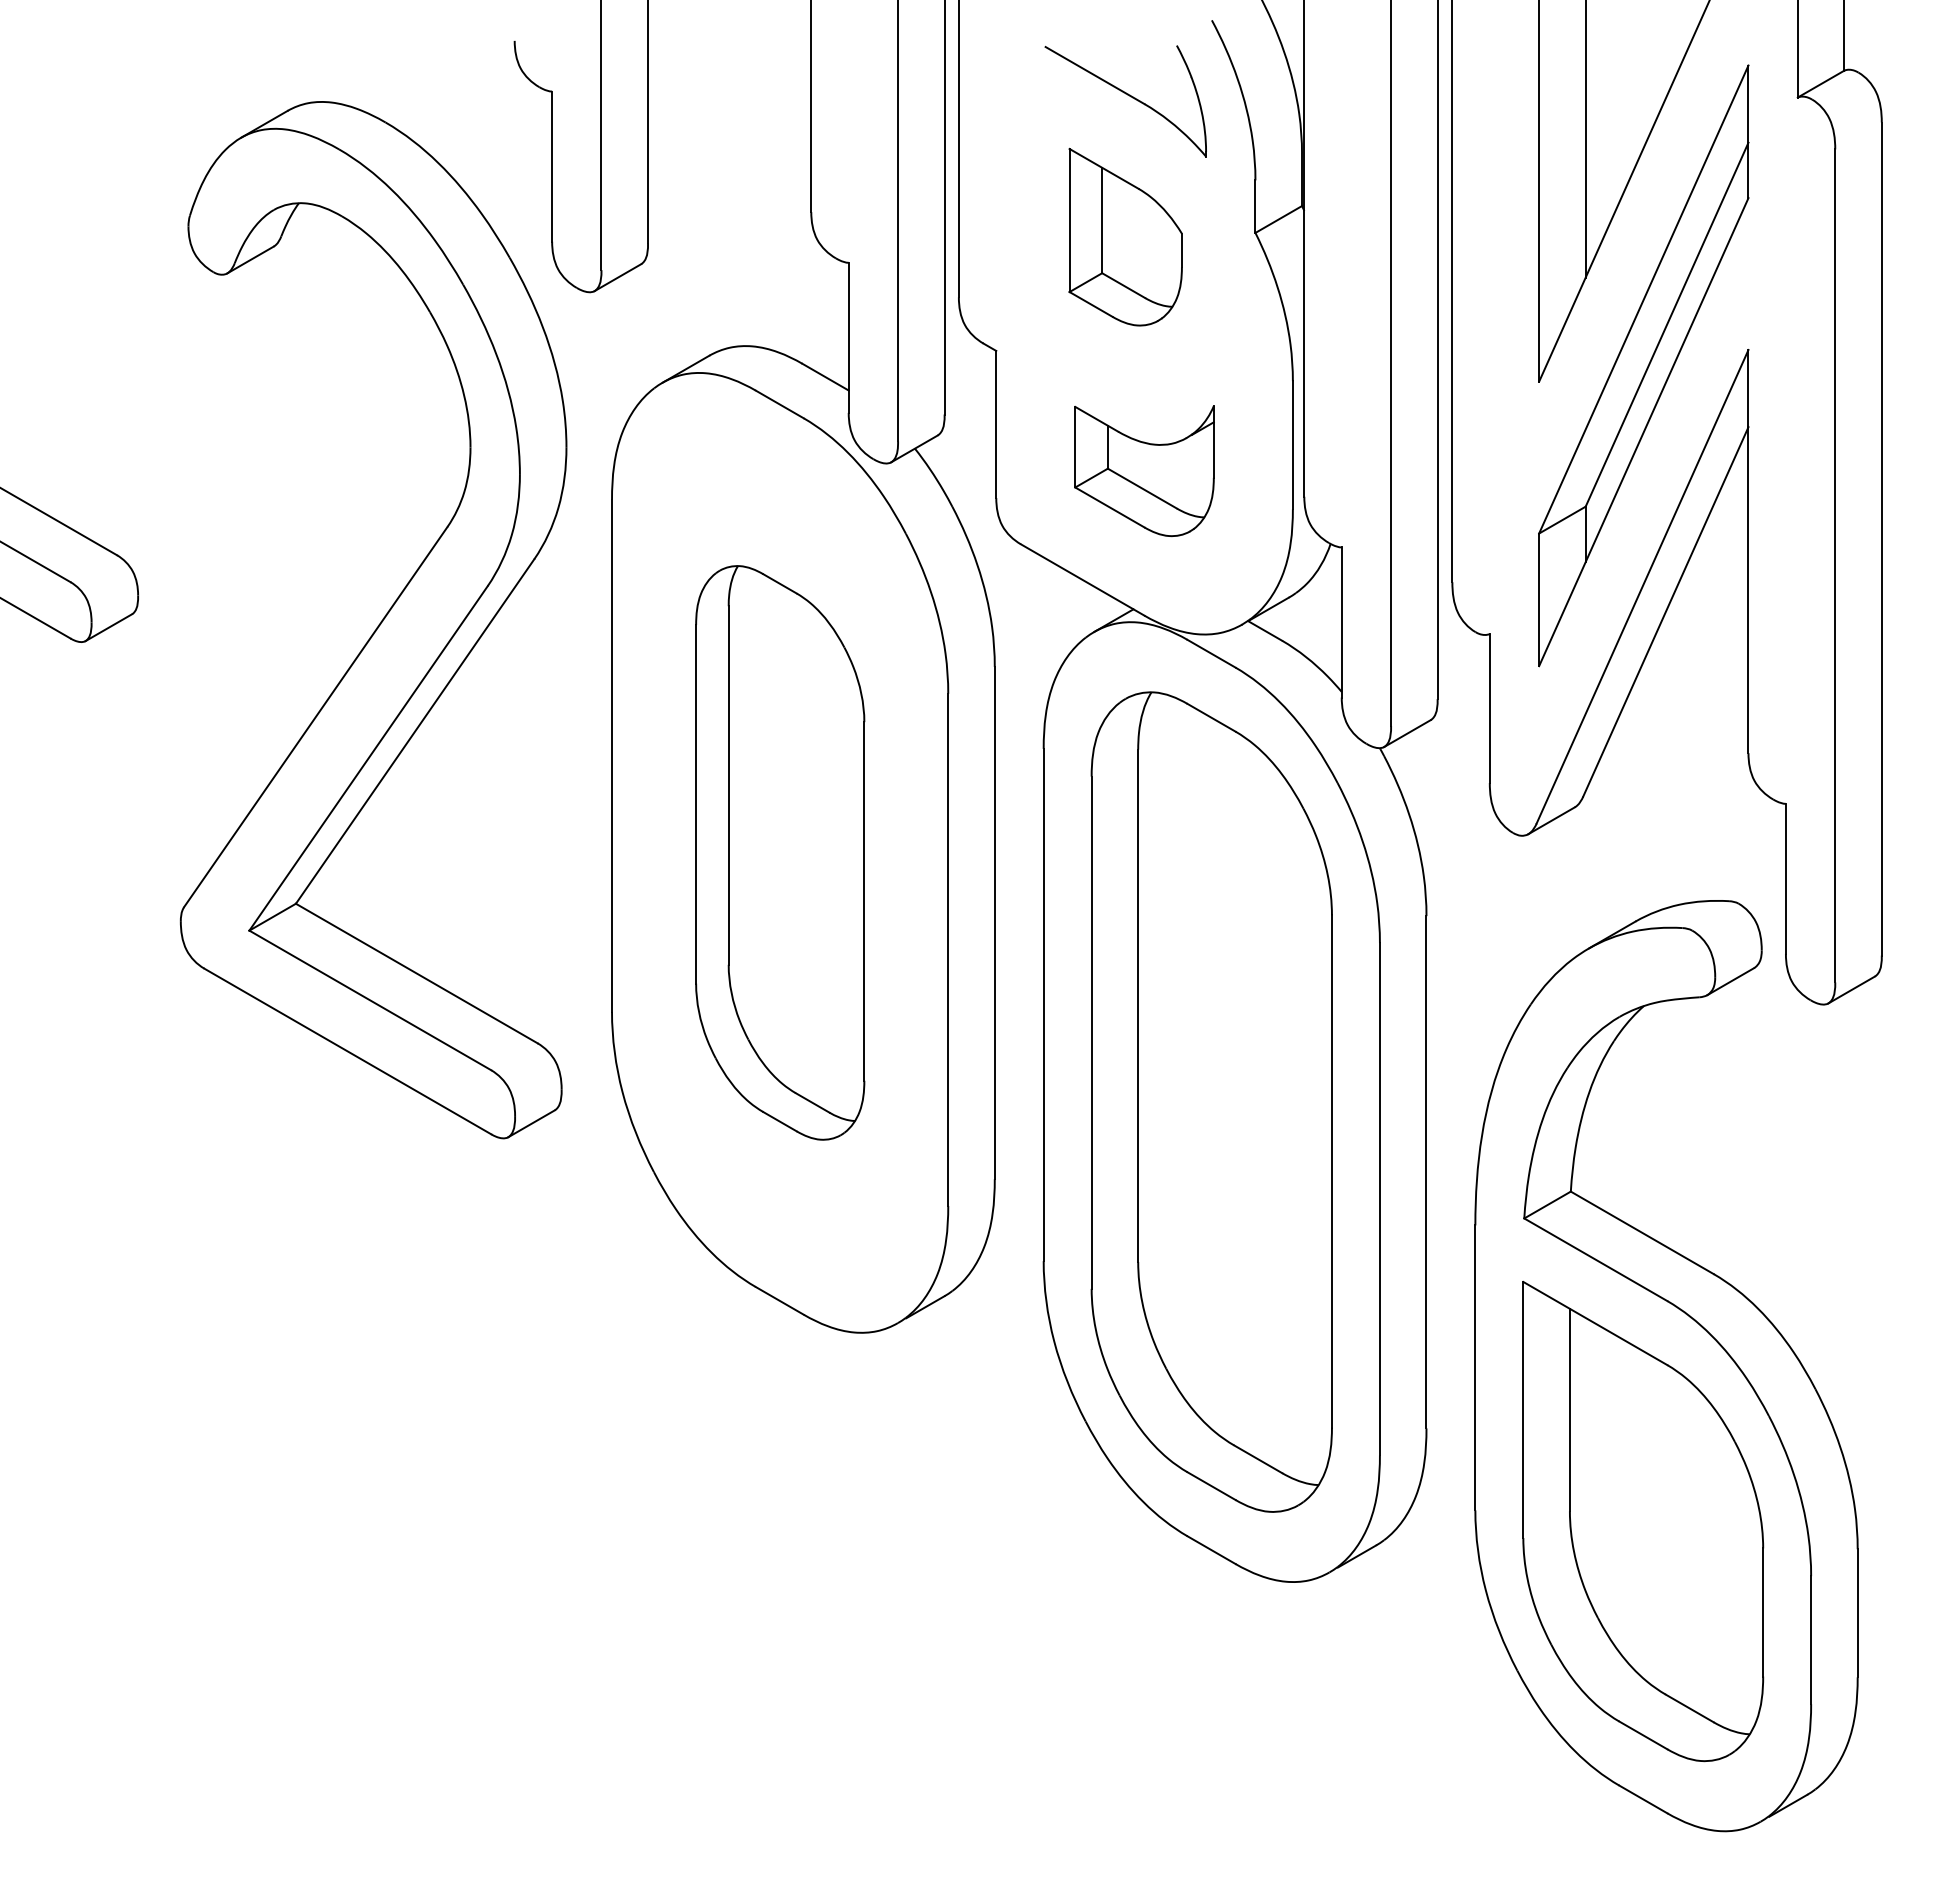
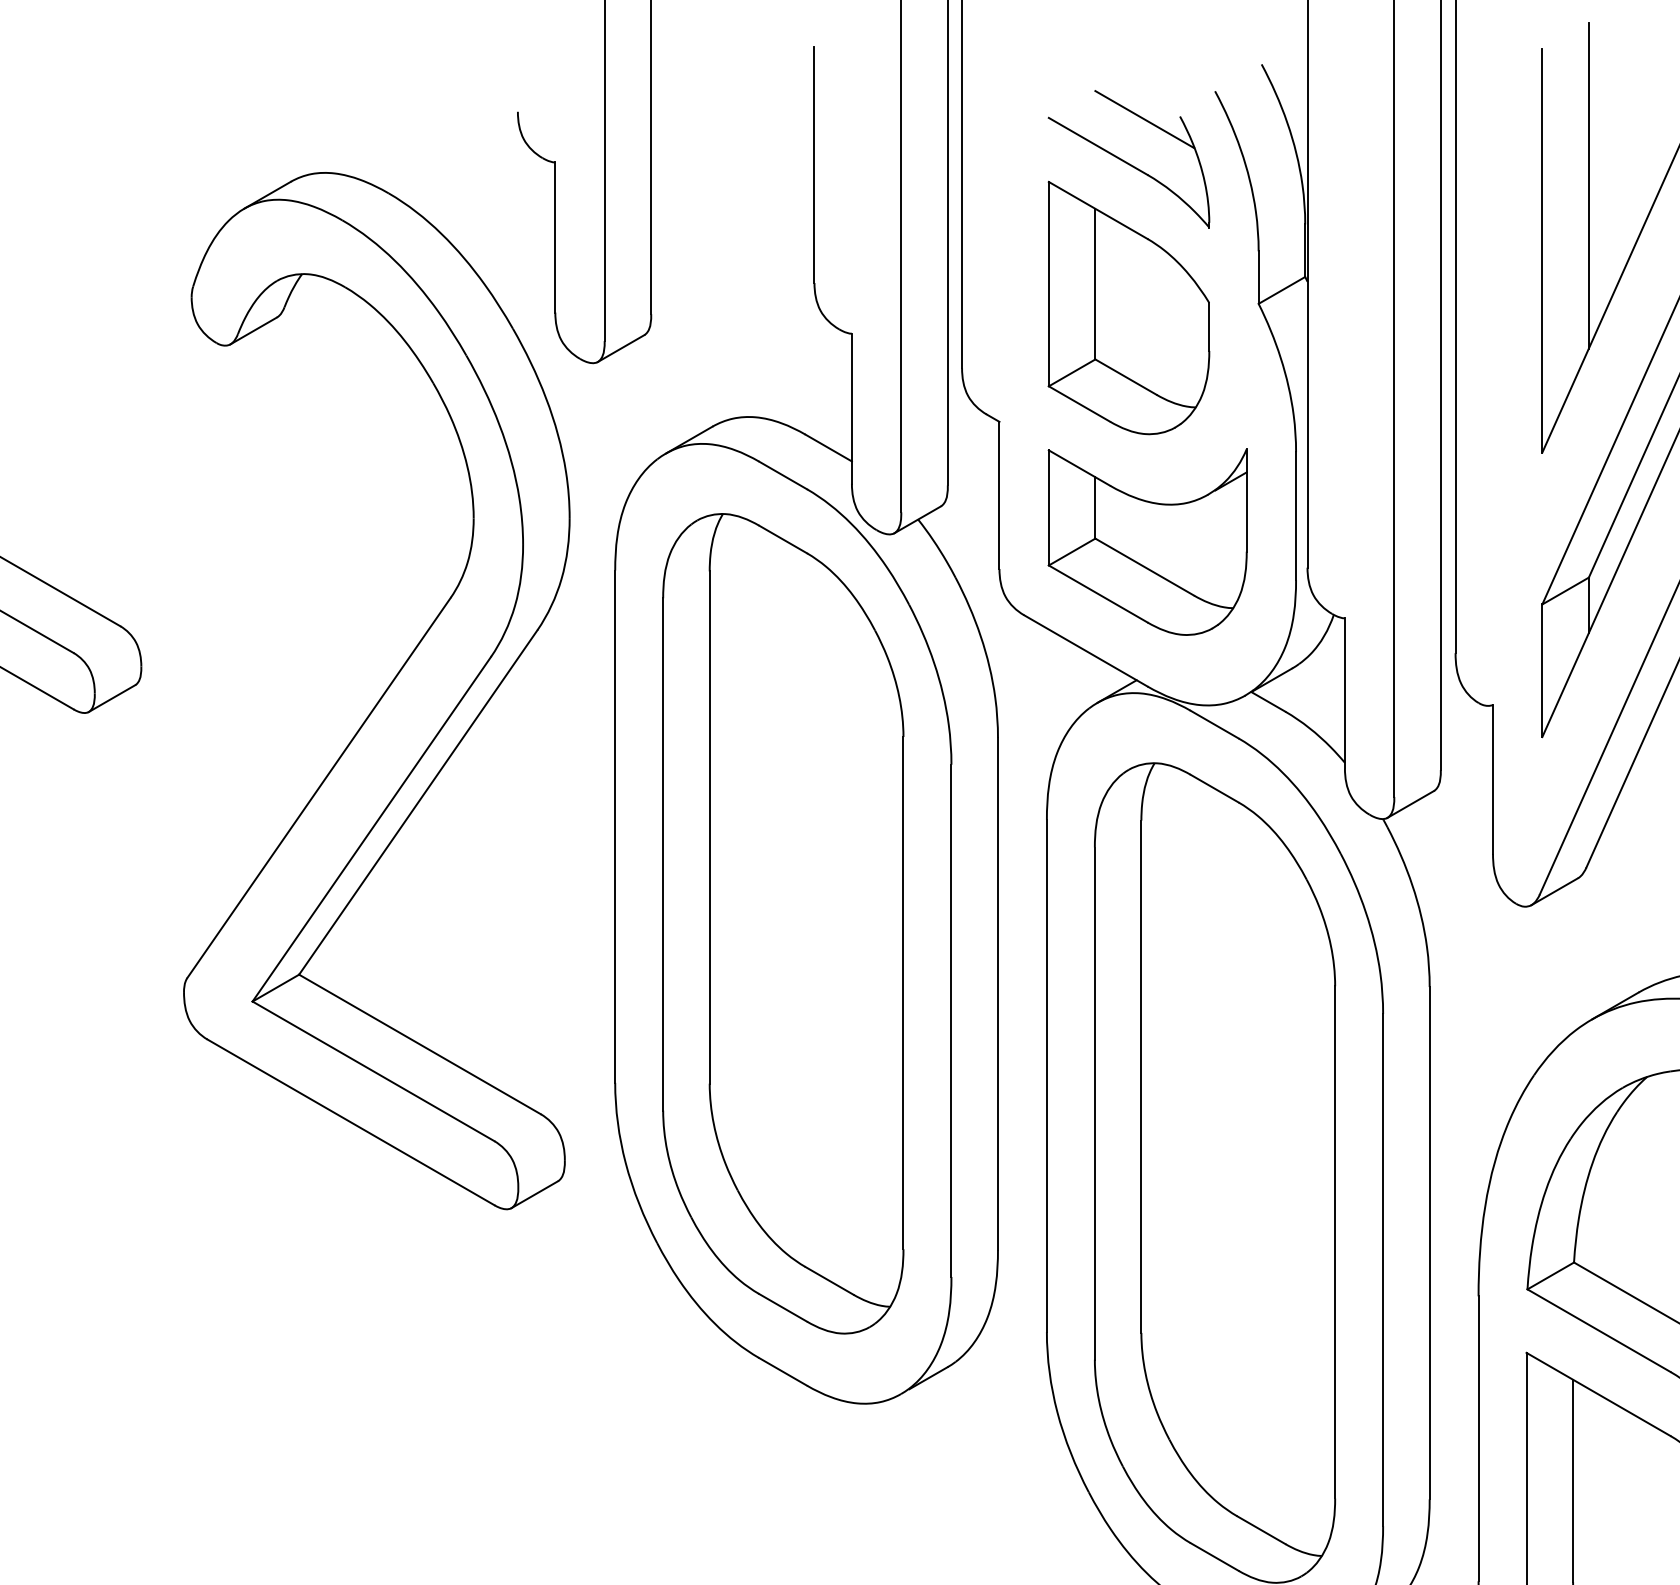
line: (1141, 48) -> (1144, 119), added
part: (1125, 237) -> (1128, 308), size x1.43
part: (1144, 470) -> (1147, 541), size x1.43
part: (780, 852) -> (783, 923), size x1.43

